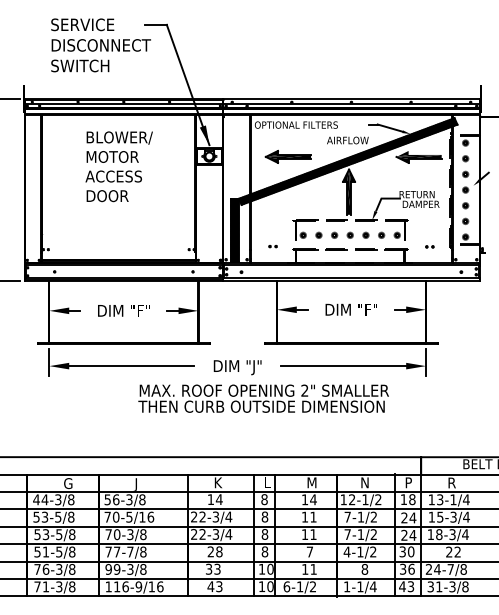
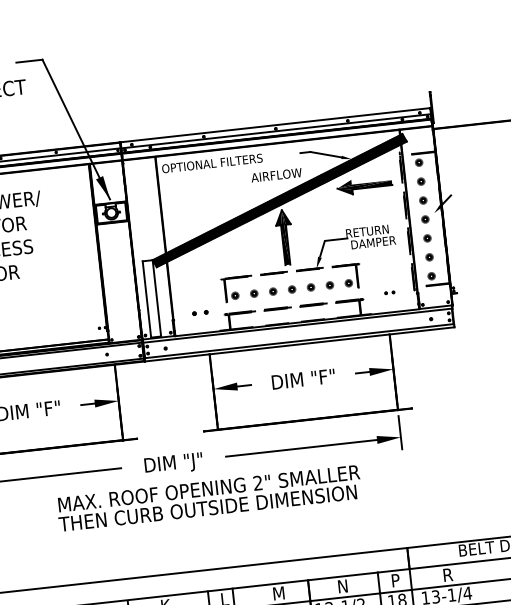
part: (287, 156) -> (205, 202), removed
hatch: (234, 229) -> (151, 297), removed
part: (272, 246) -> (199, 313), size x1.6

